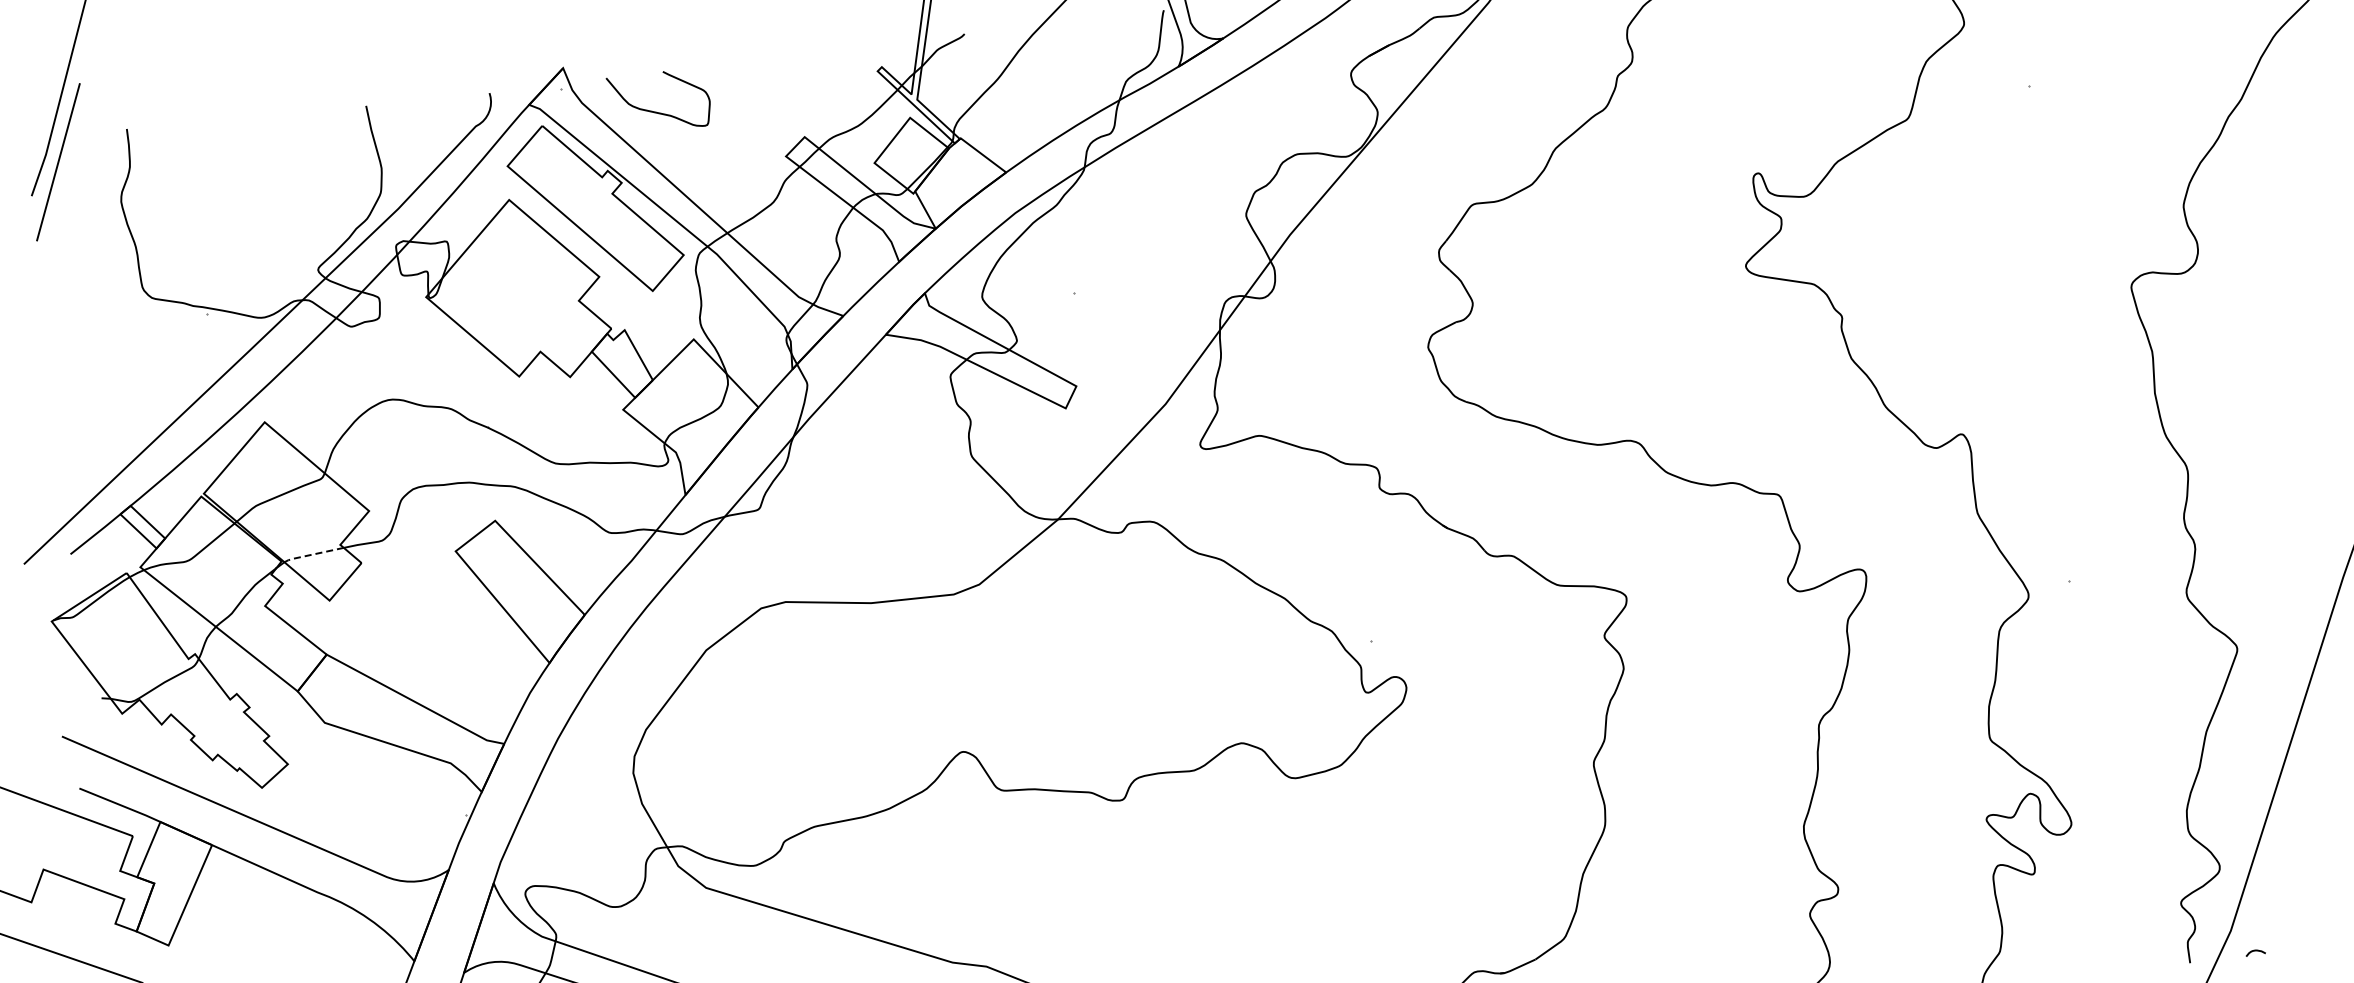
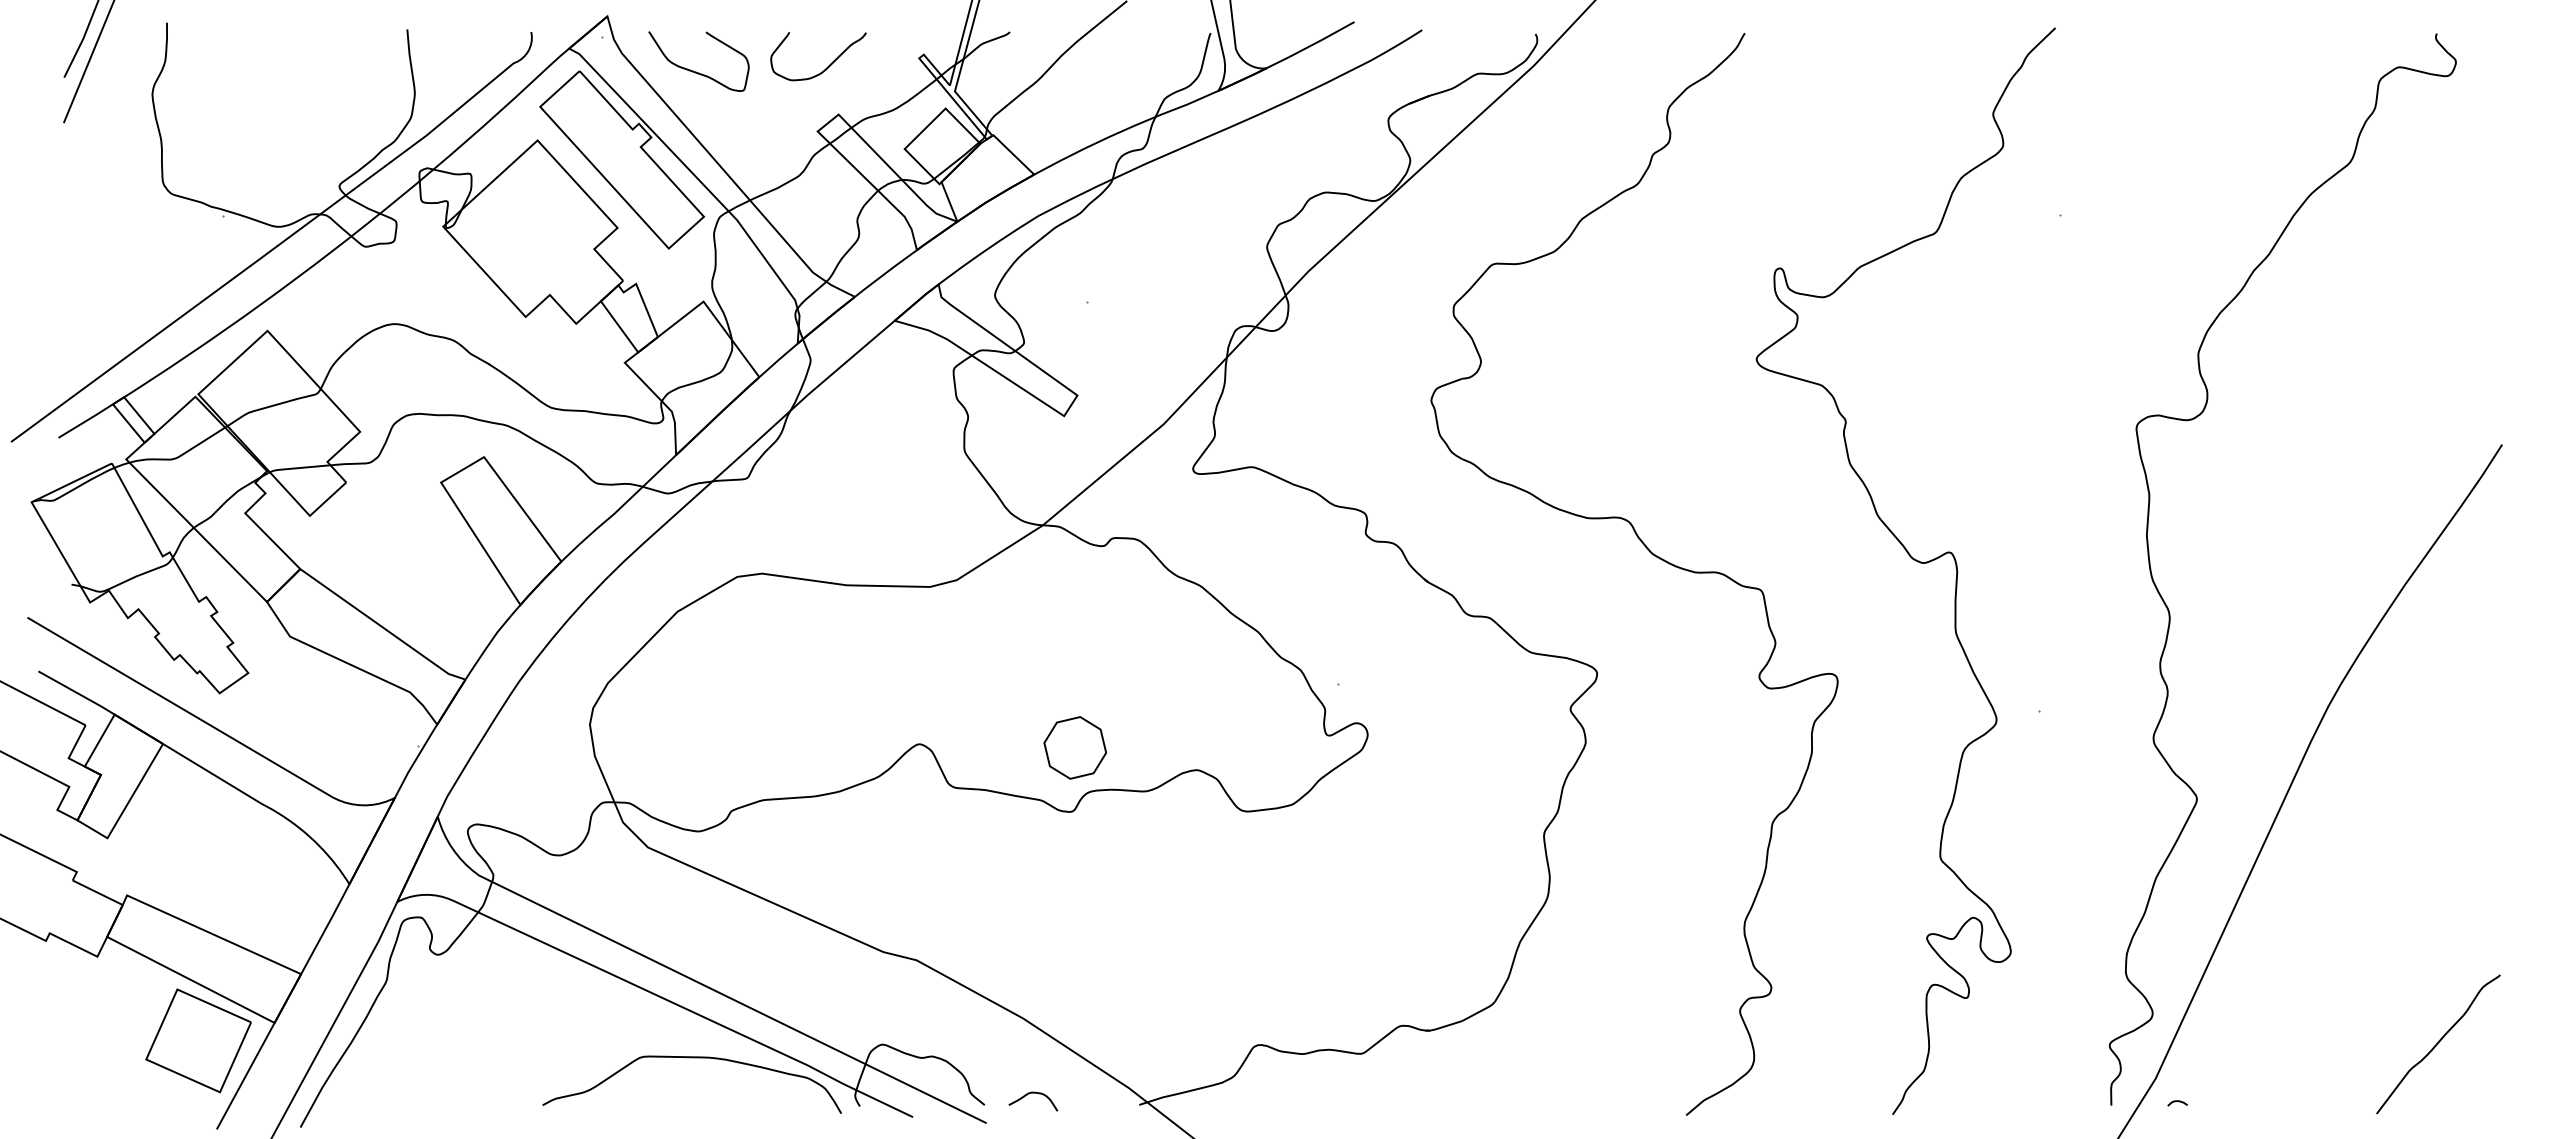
curve: (788, 89) -> (828, 65), added
line: (312, 555) -> (298, 468), dashed -> solid
part: (1116, 735) -> (1074, 747), added

